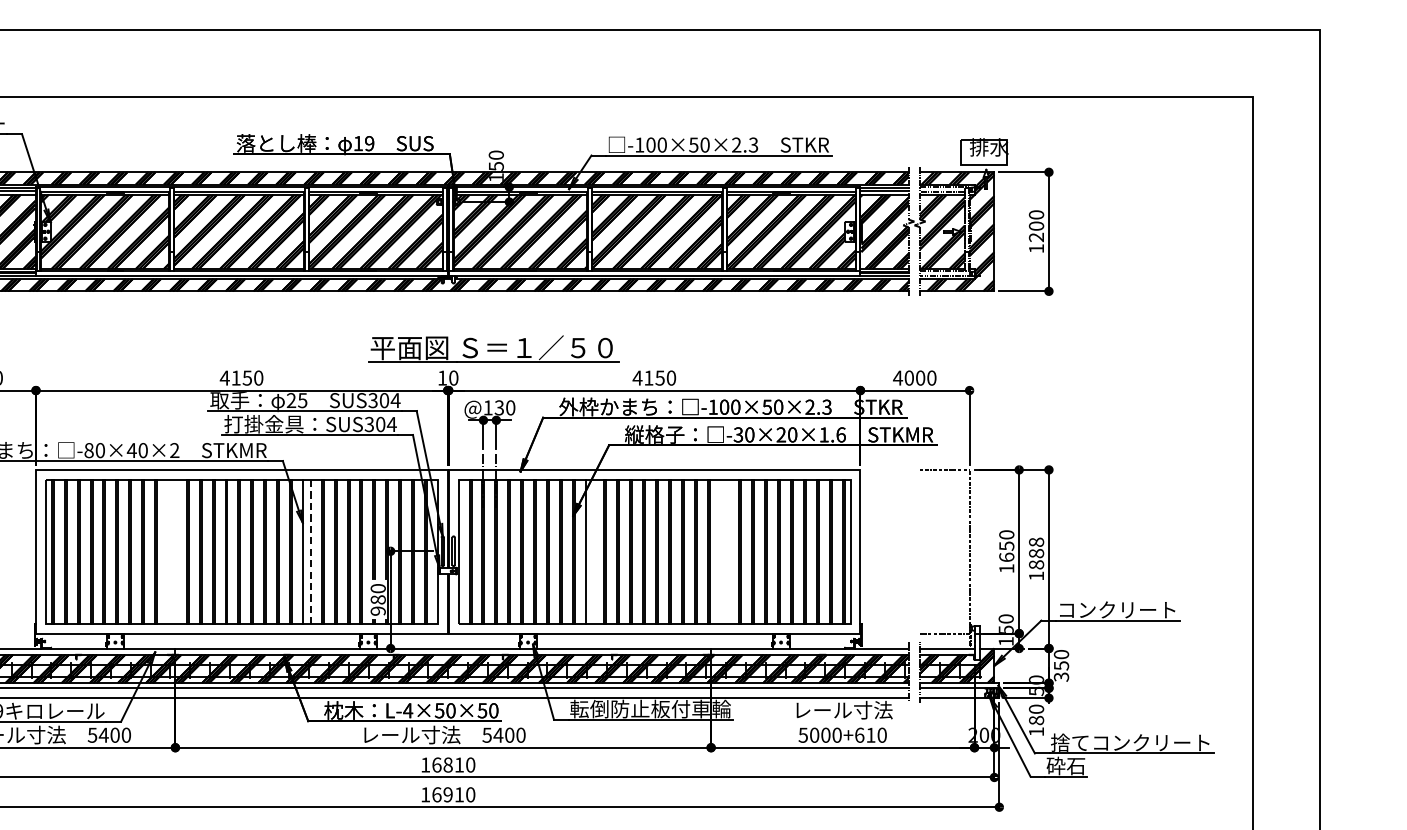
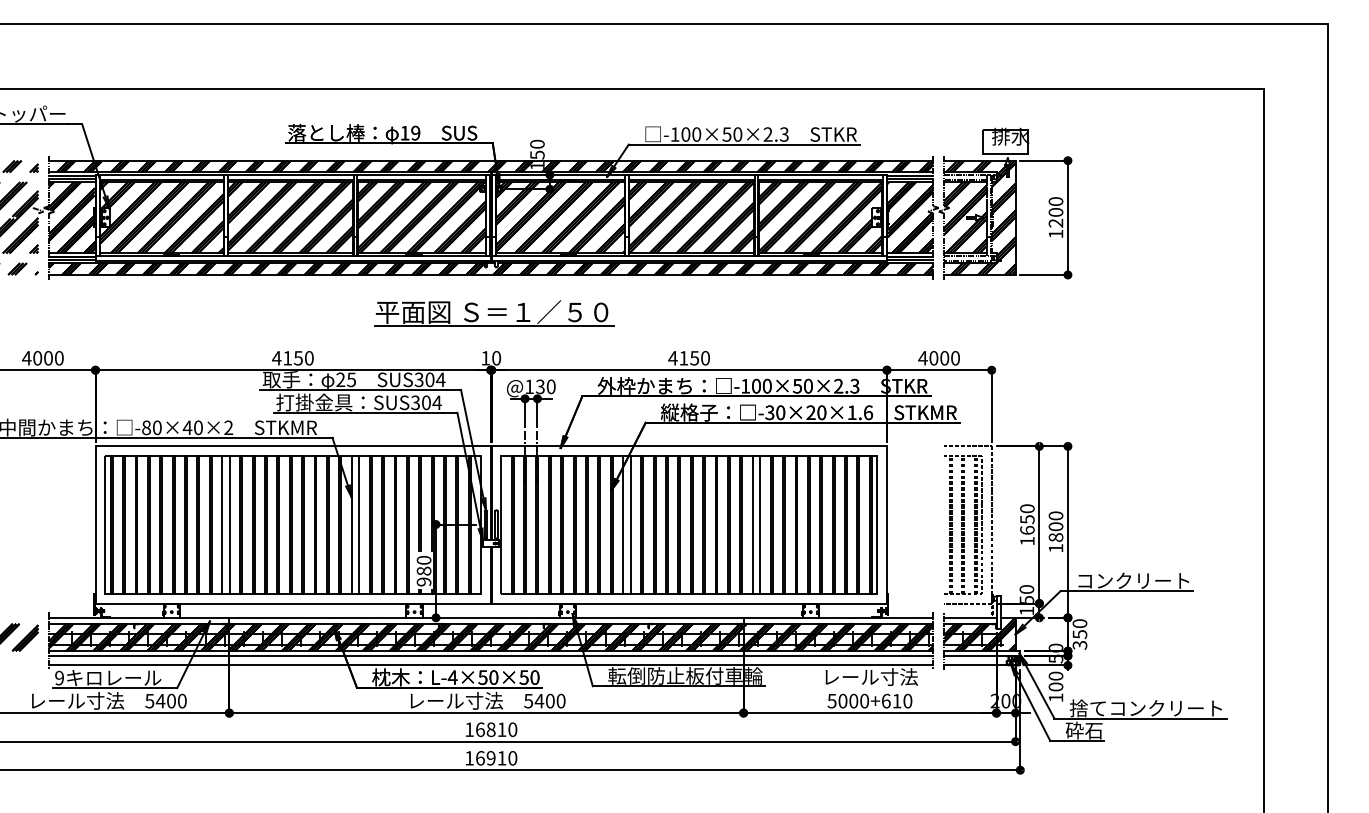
part: (494, 349) -> (494, 313), moved
text: (1037, 548) -> (1056, 521), 1888 -> 1800
line: (168, 551) -> (222, 524), added
line: (175, 551) -> (229, 524), added
line: (593, 551) -> (630, 524), added
line: (720, 551) -> (752, 524), added
line: (728, 551) -> (760, 524), added
part: (940, 551) -> (963, 524), added
line: (310, 552) -> (359, 525), dashed -> solid
text: (1037, 720) -> (1056, 686), 180 -> 100

